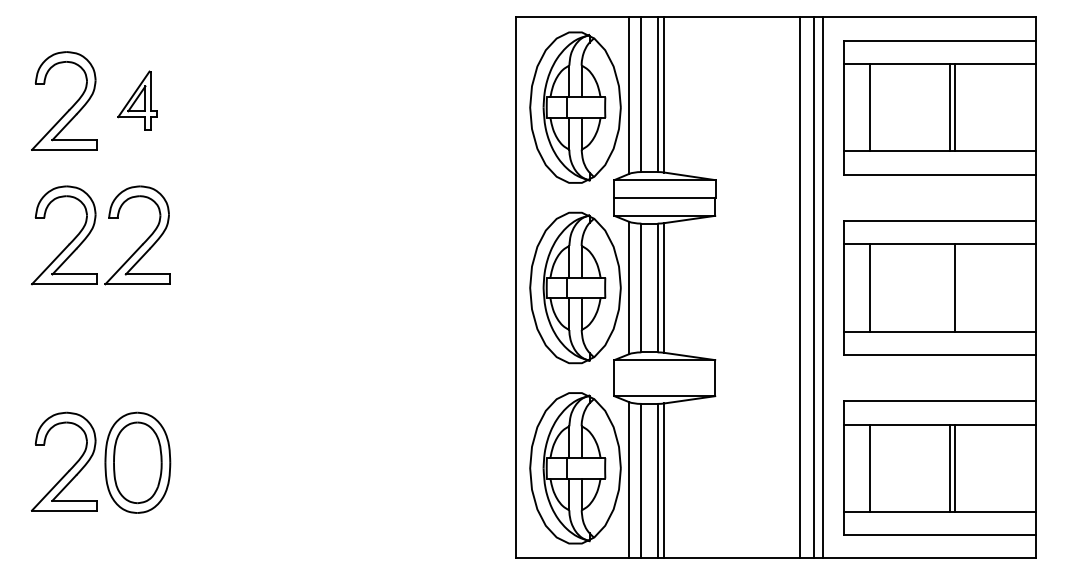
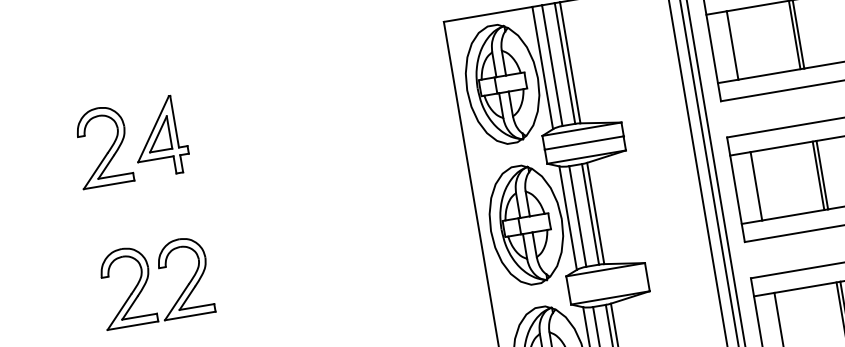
part: (137, 100) -> (159, 136), size x1.67
part: (92, 230) -> (147, 280), moved
line: (949, 287) -> (818, 175), added

